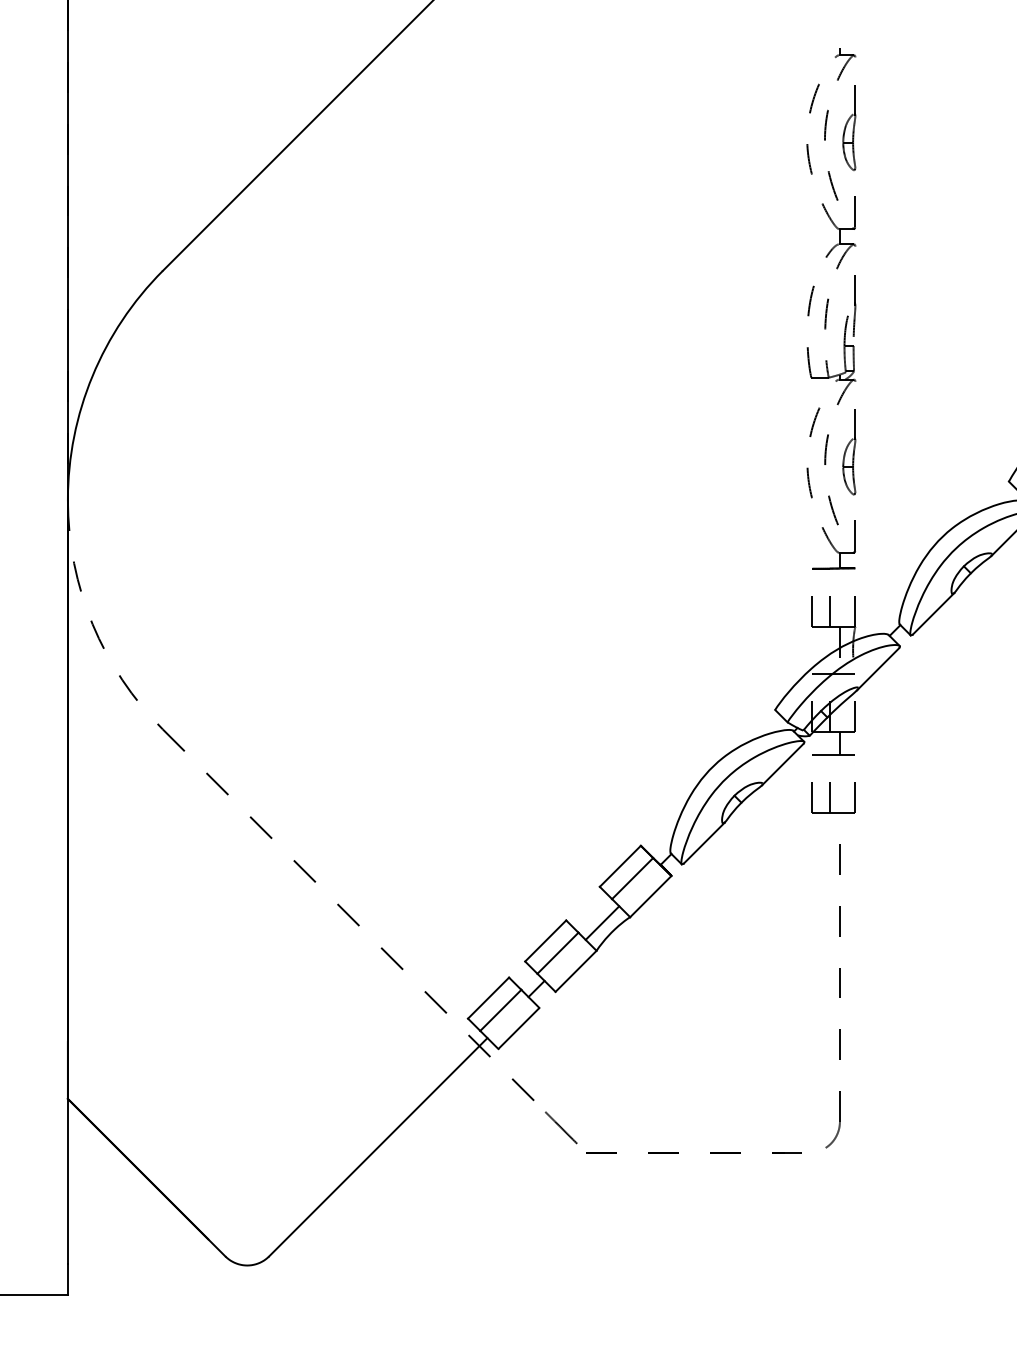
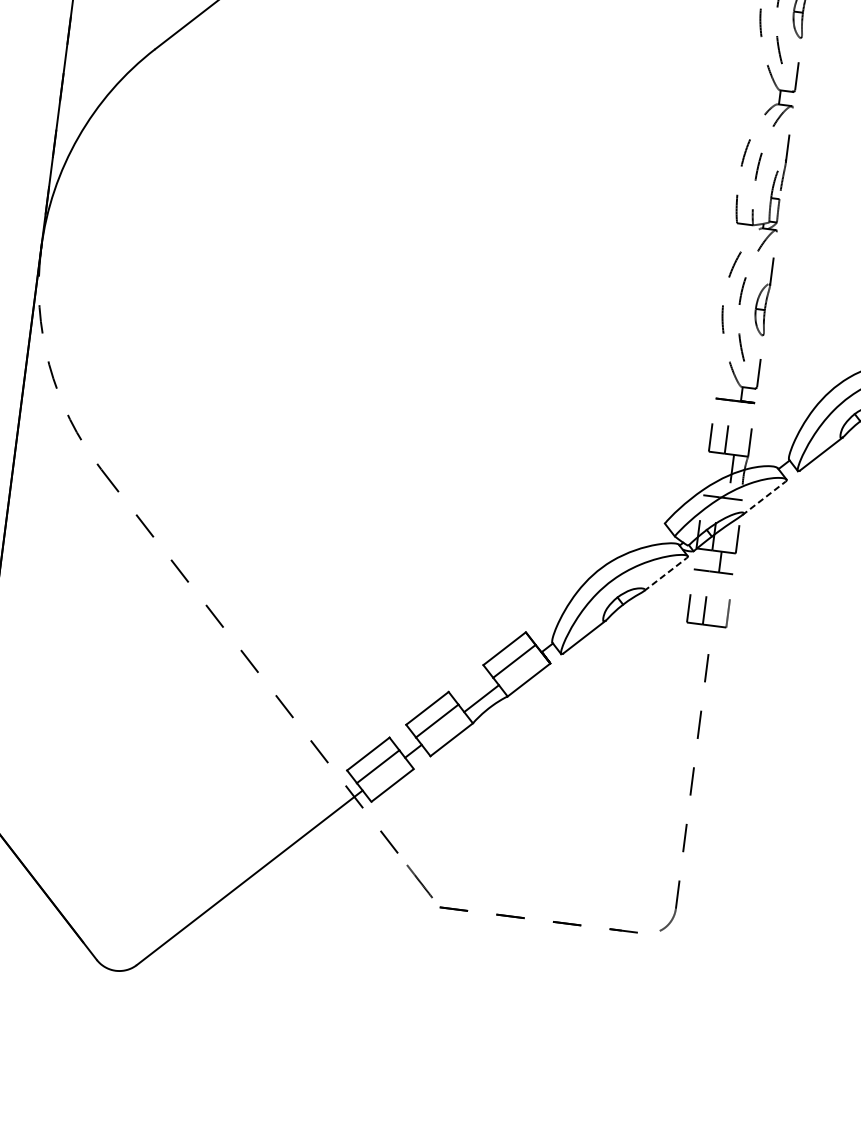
line: (877, 669) -> (763, 498), solid -> dashed
line: (783, 764) -> (666, 574), solid -> dashed

